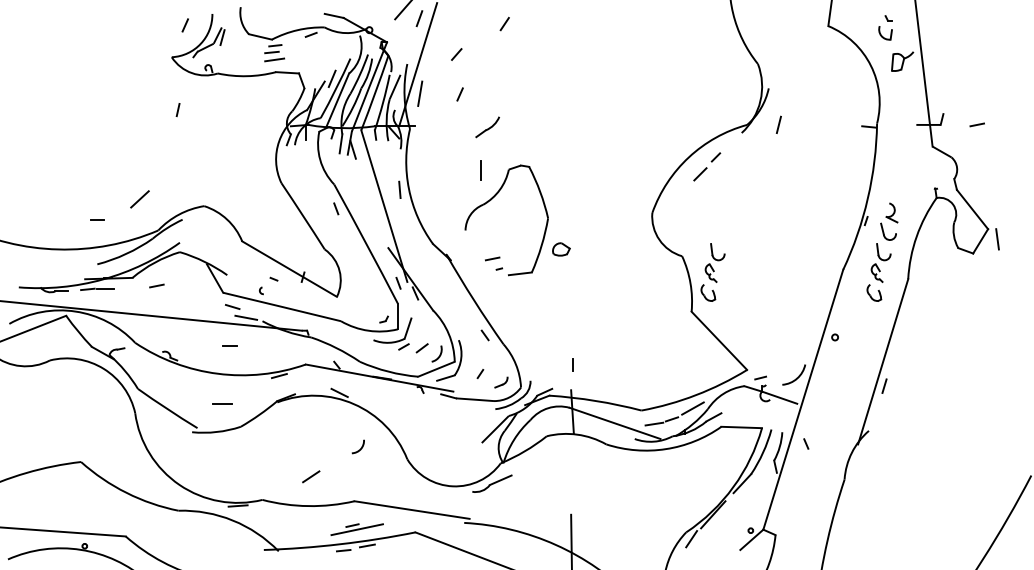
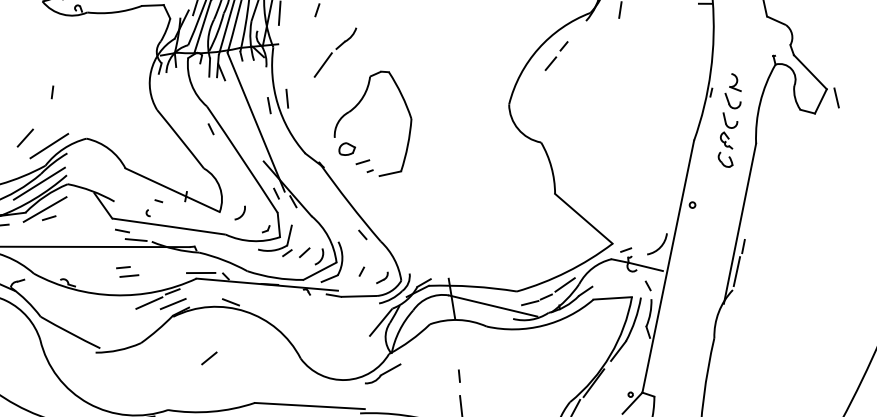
line: (177, 110) -> (51, 92), moved
line: (460, 152) -> (323, 64), added
line: (480, 170) -> (287, 98), moved
line: (164, 210) -> (49, 146), added
line: (149, 248) -> (38, 183), added
part: (561, 249) -> (347, 149), moved
part: (712, 272) -> (571, 155), removed
line: (153, 276) -> (45, 209), added
line: (311, 358) -> (201, 272), added
line: (572, 364) -> (459, 375), moved
line: (253, 385) -> (149, 303), added
line: (278, 388) -> (173, 303), added
line: (222, 403) -> (129, 275), moved
line: (874, 411) -> (736, 271), added
line: (806, 443) -> (648, 285), moved
arc: (360, 448) -> (242, 214), moved
line: (311, 476) -> (209, 358), moved

